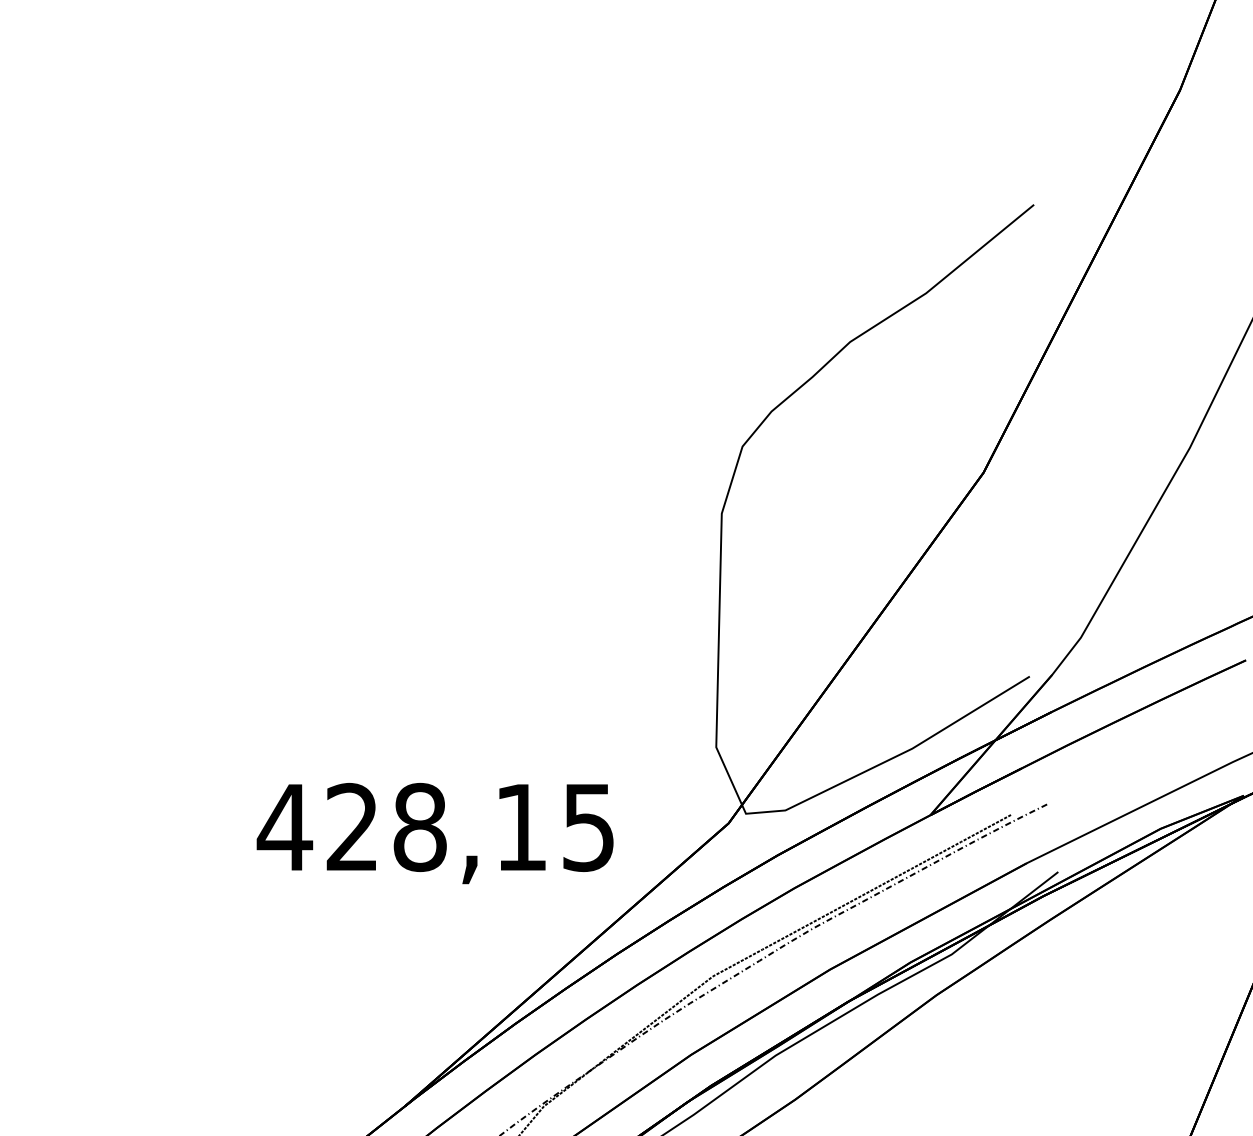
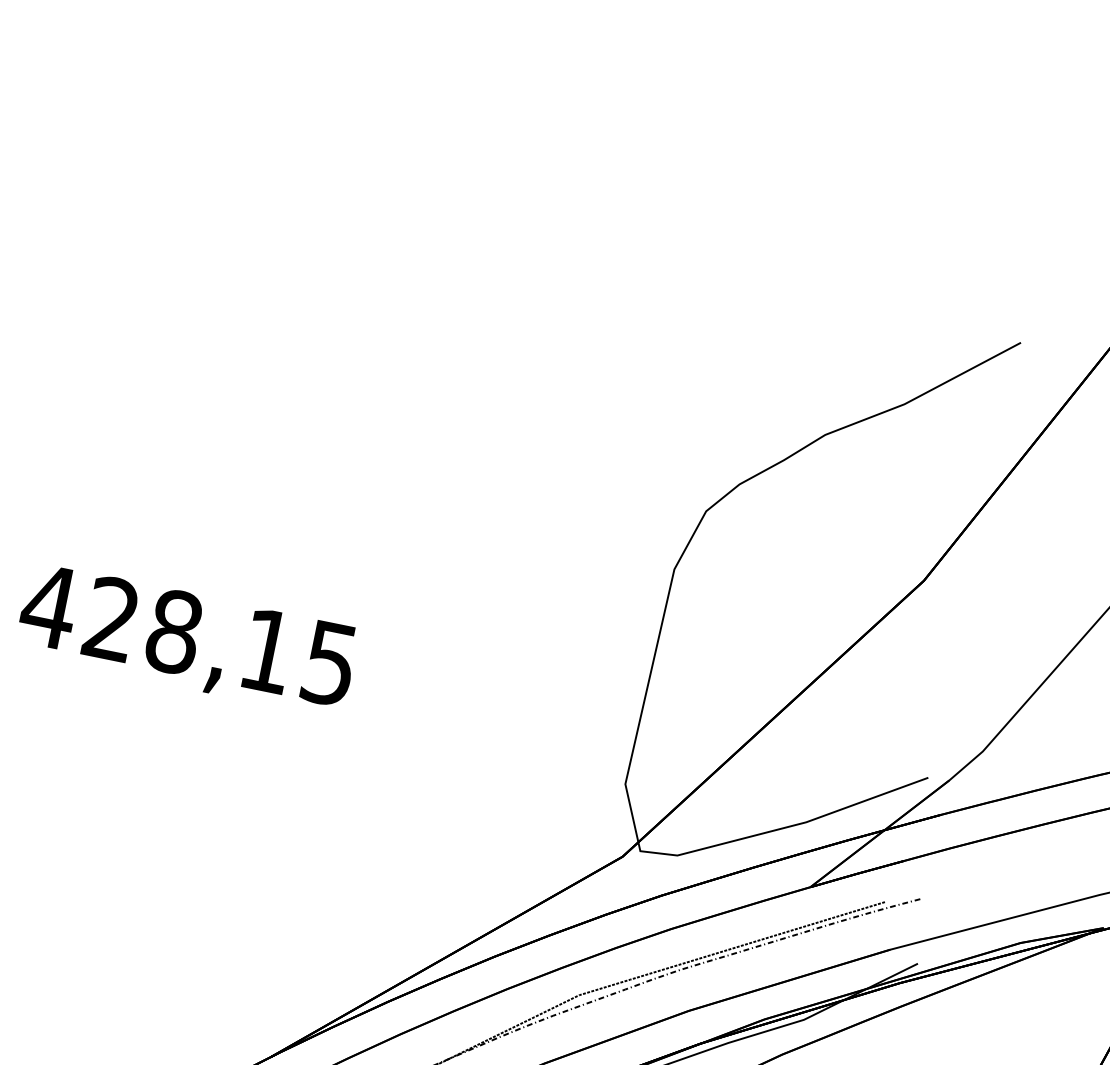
text: (434, 833) -> (186, 640), moved

